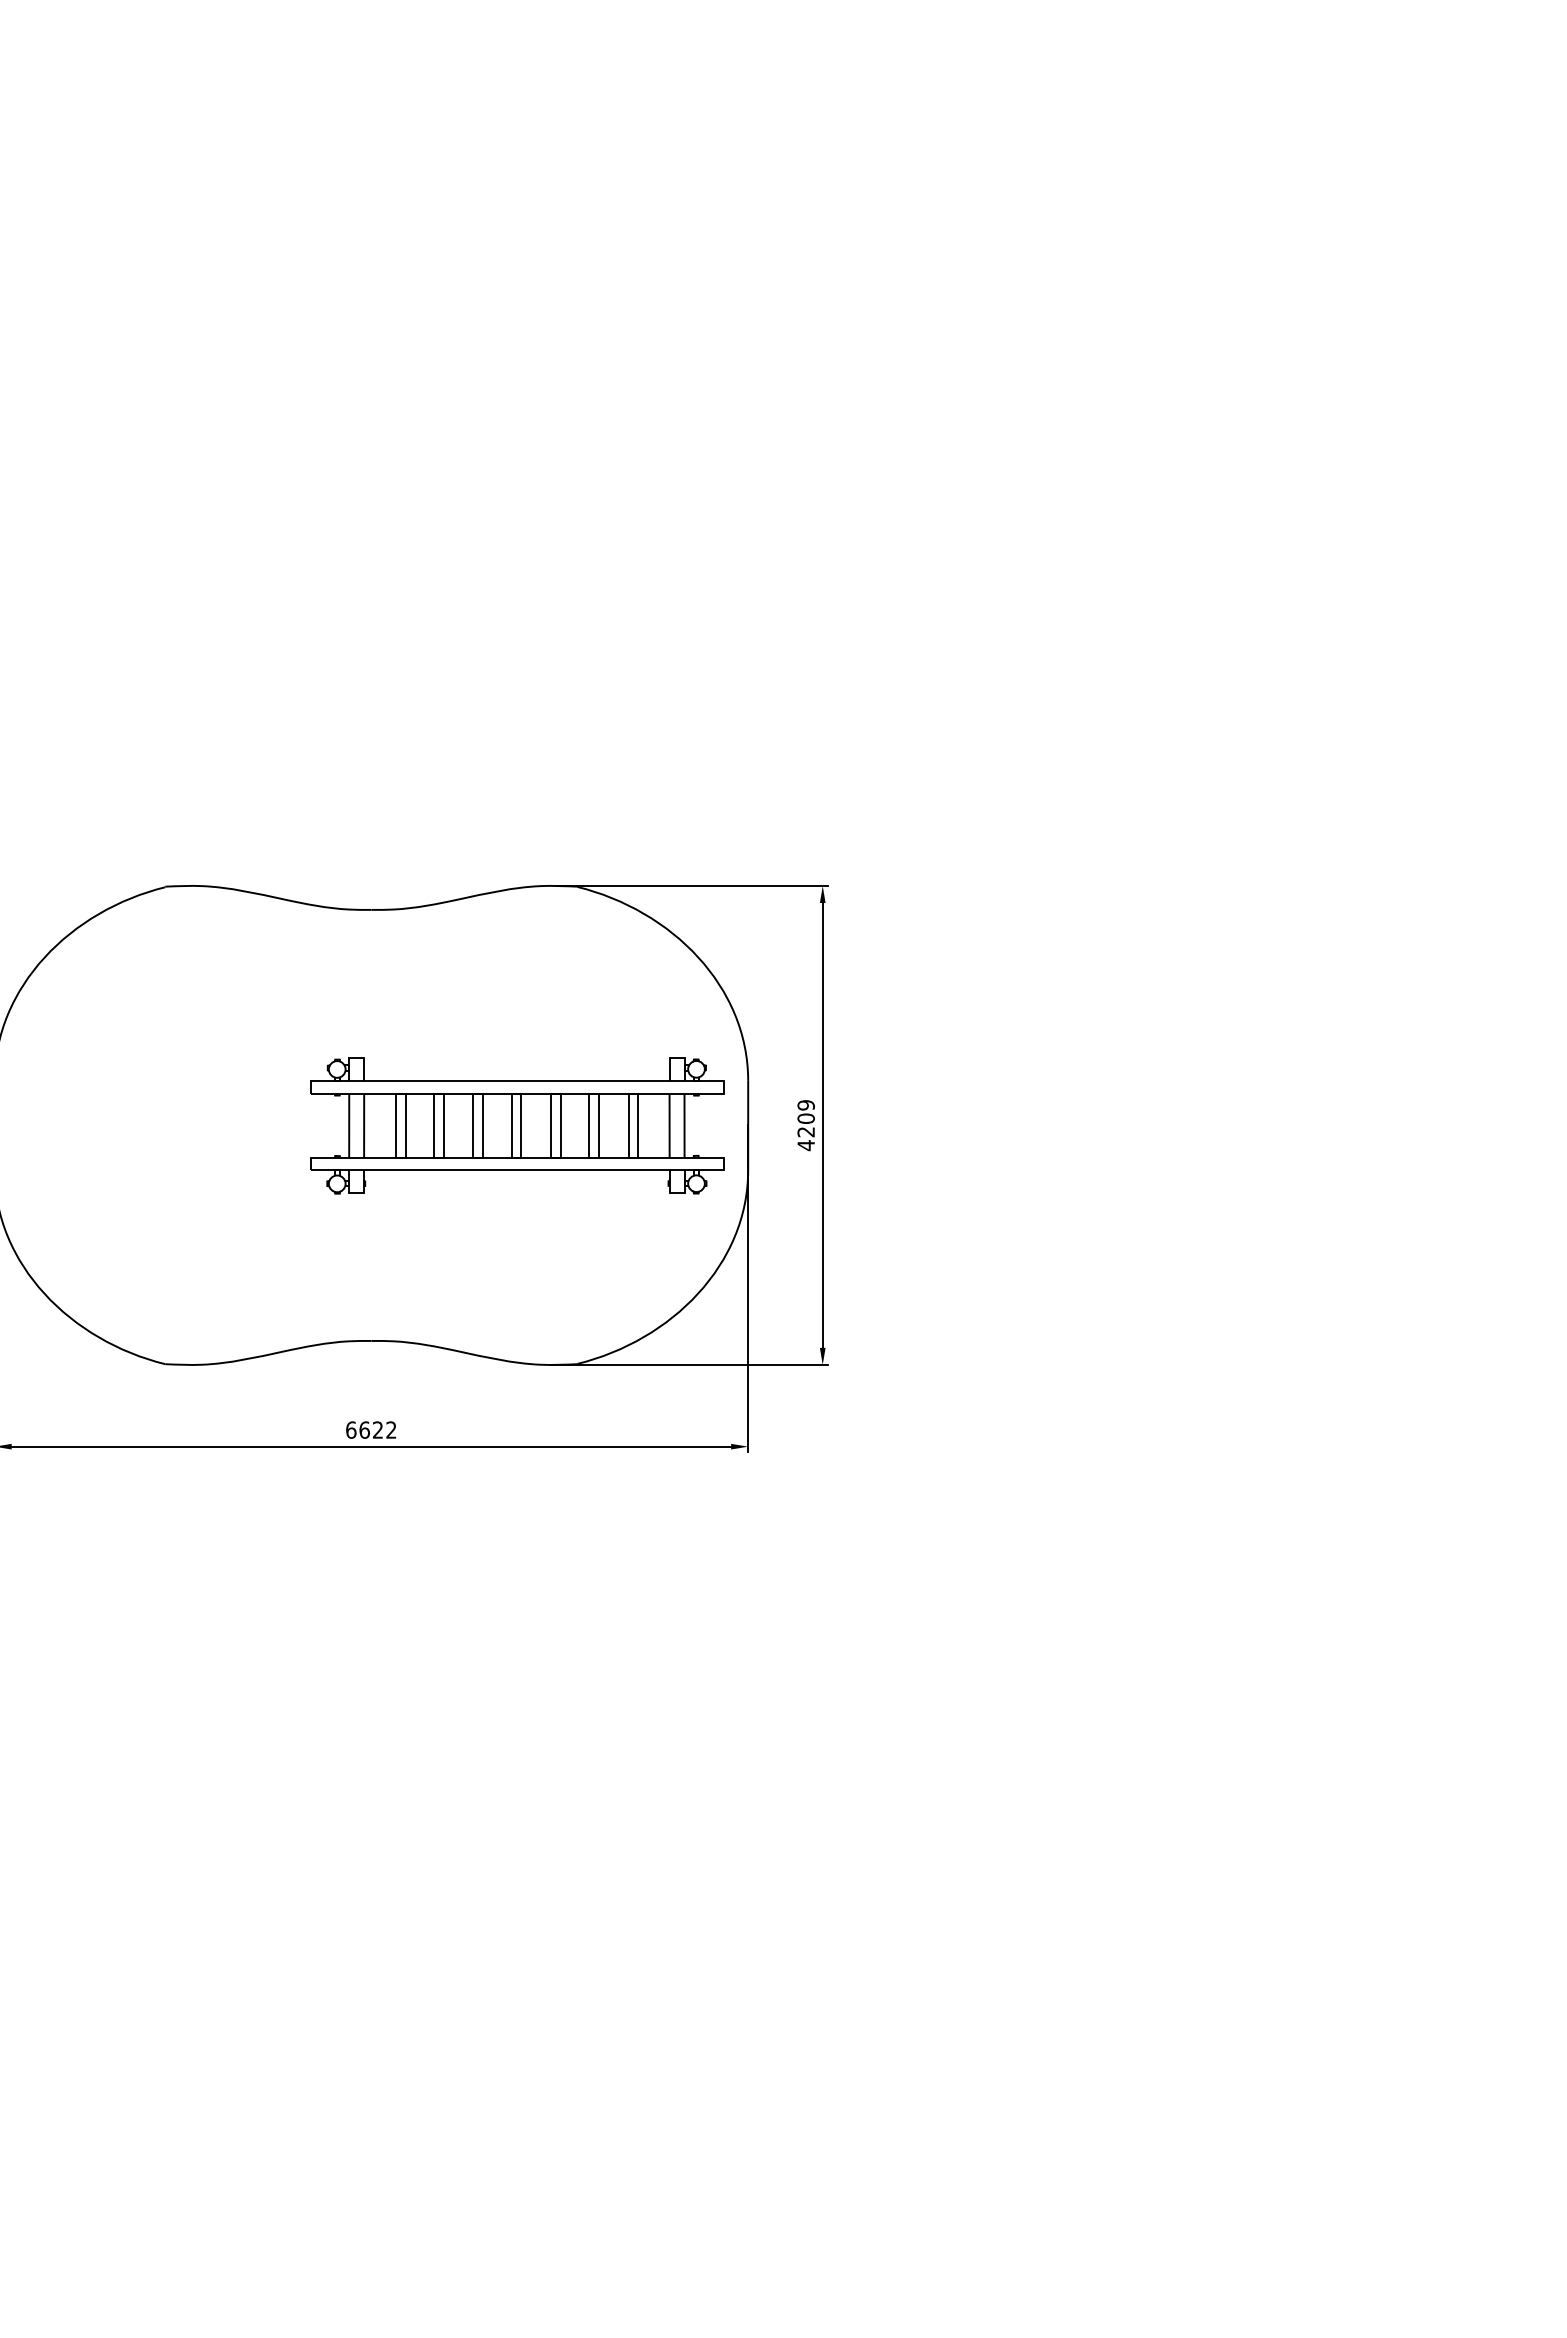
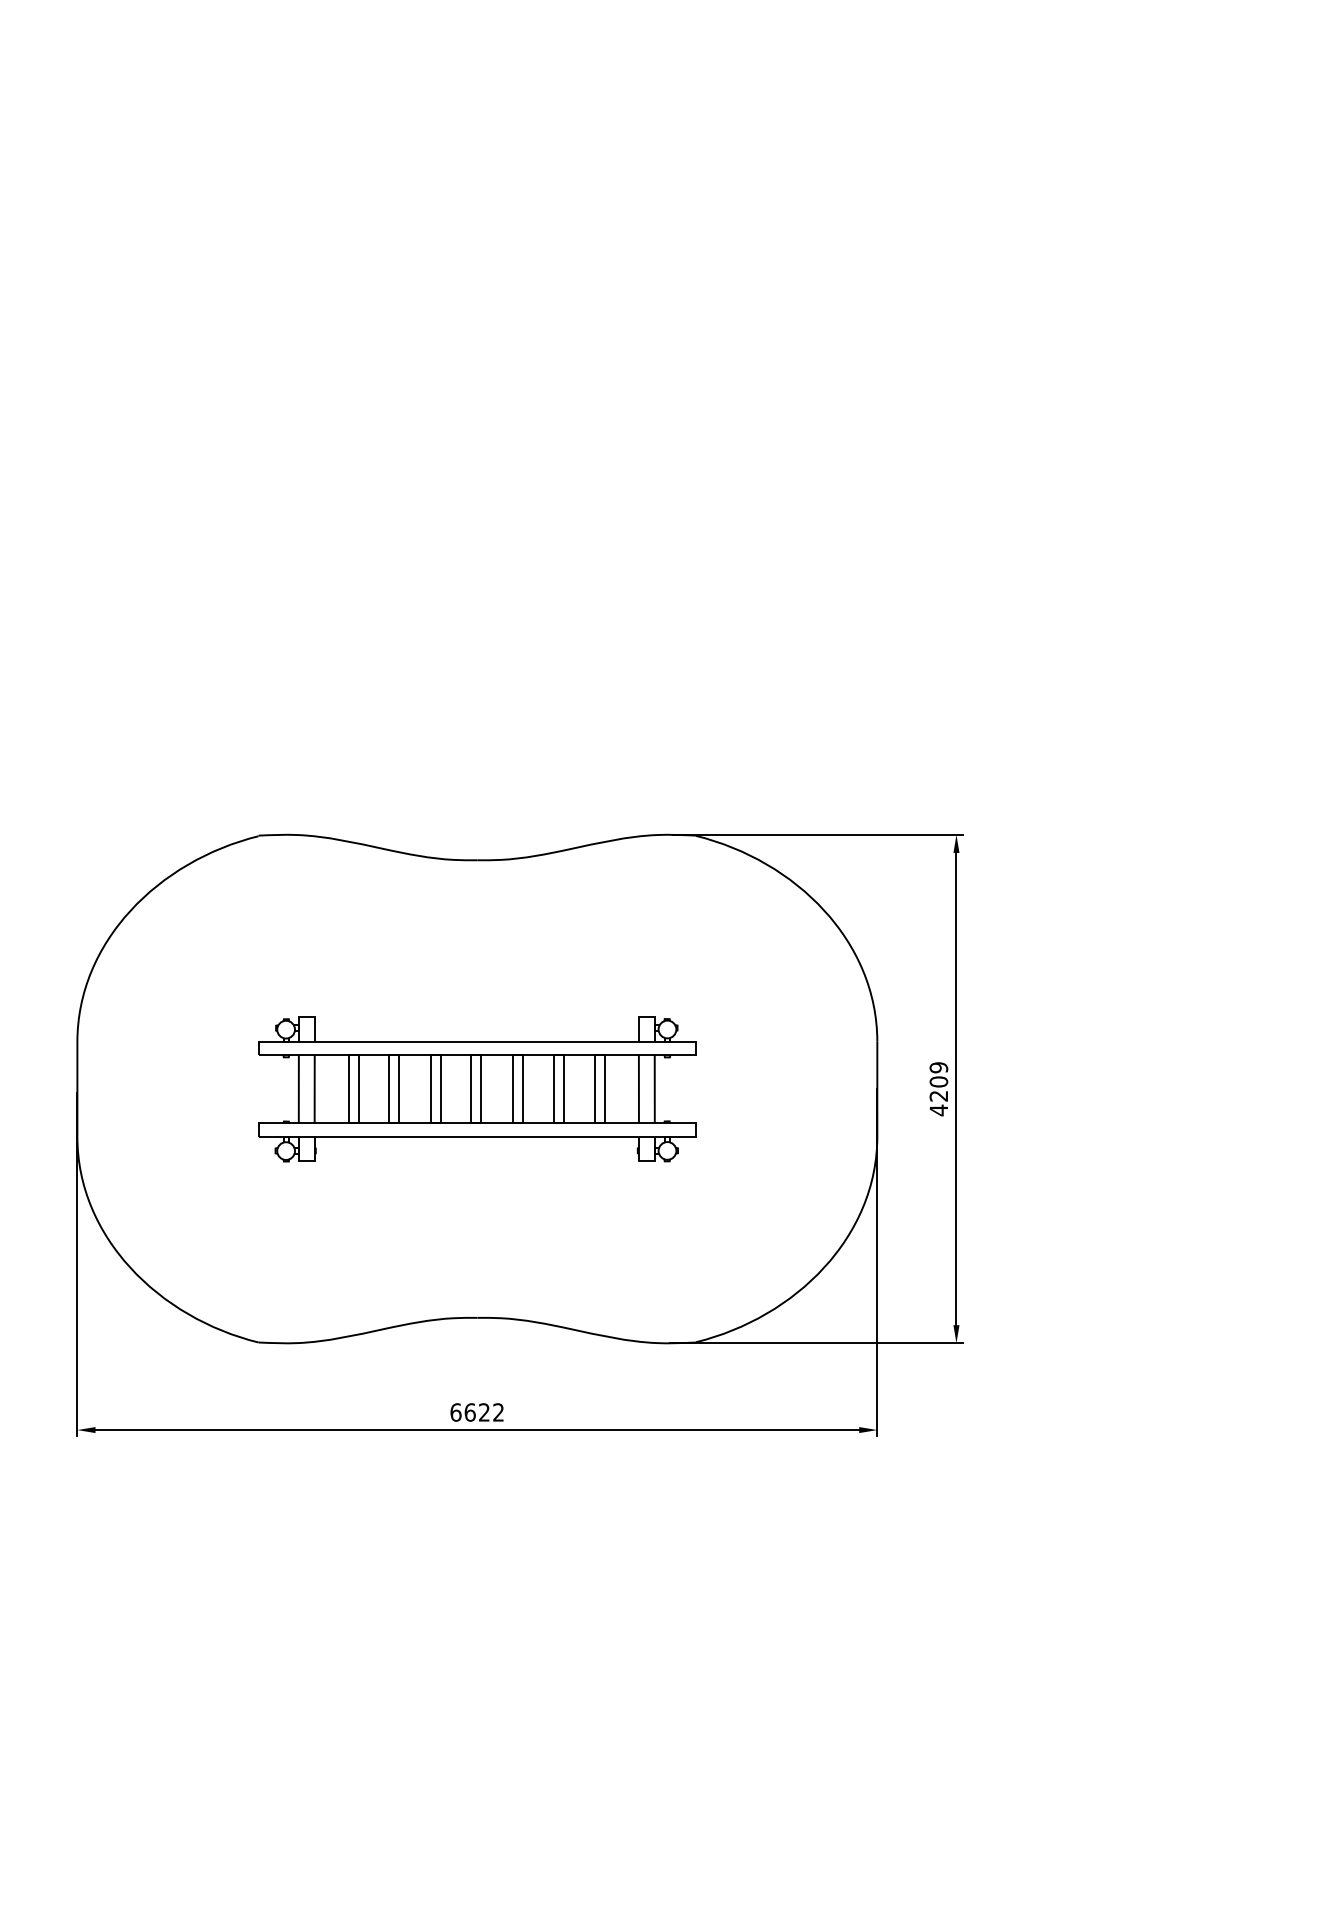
part: (517, 1125) -> (477, 1089), moved

